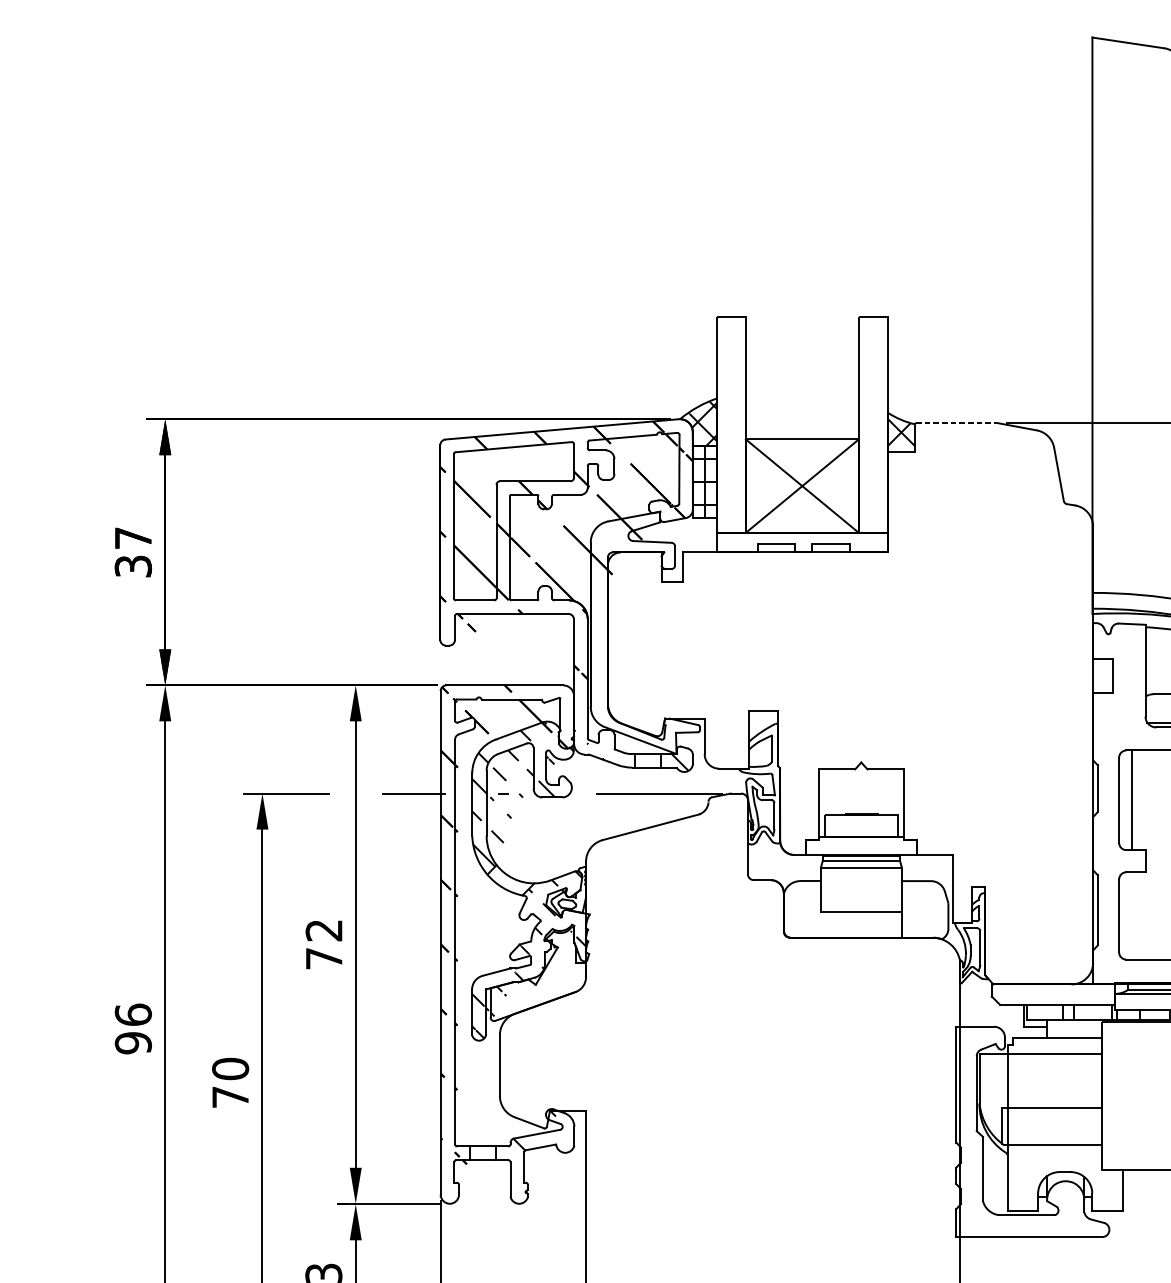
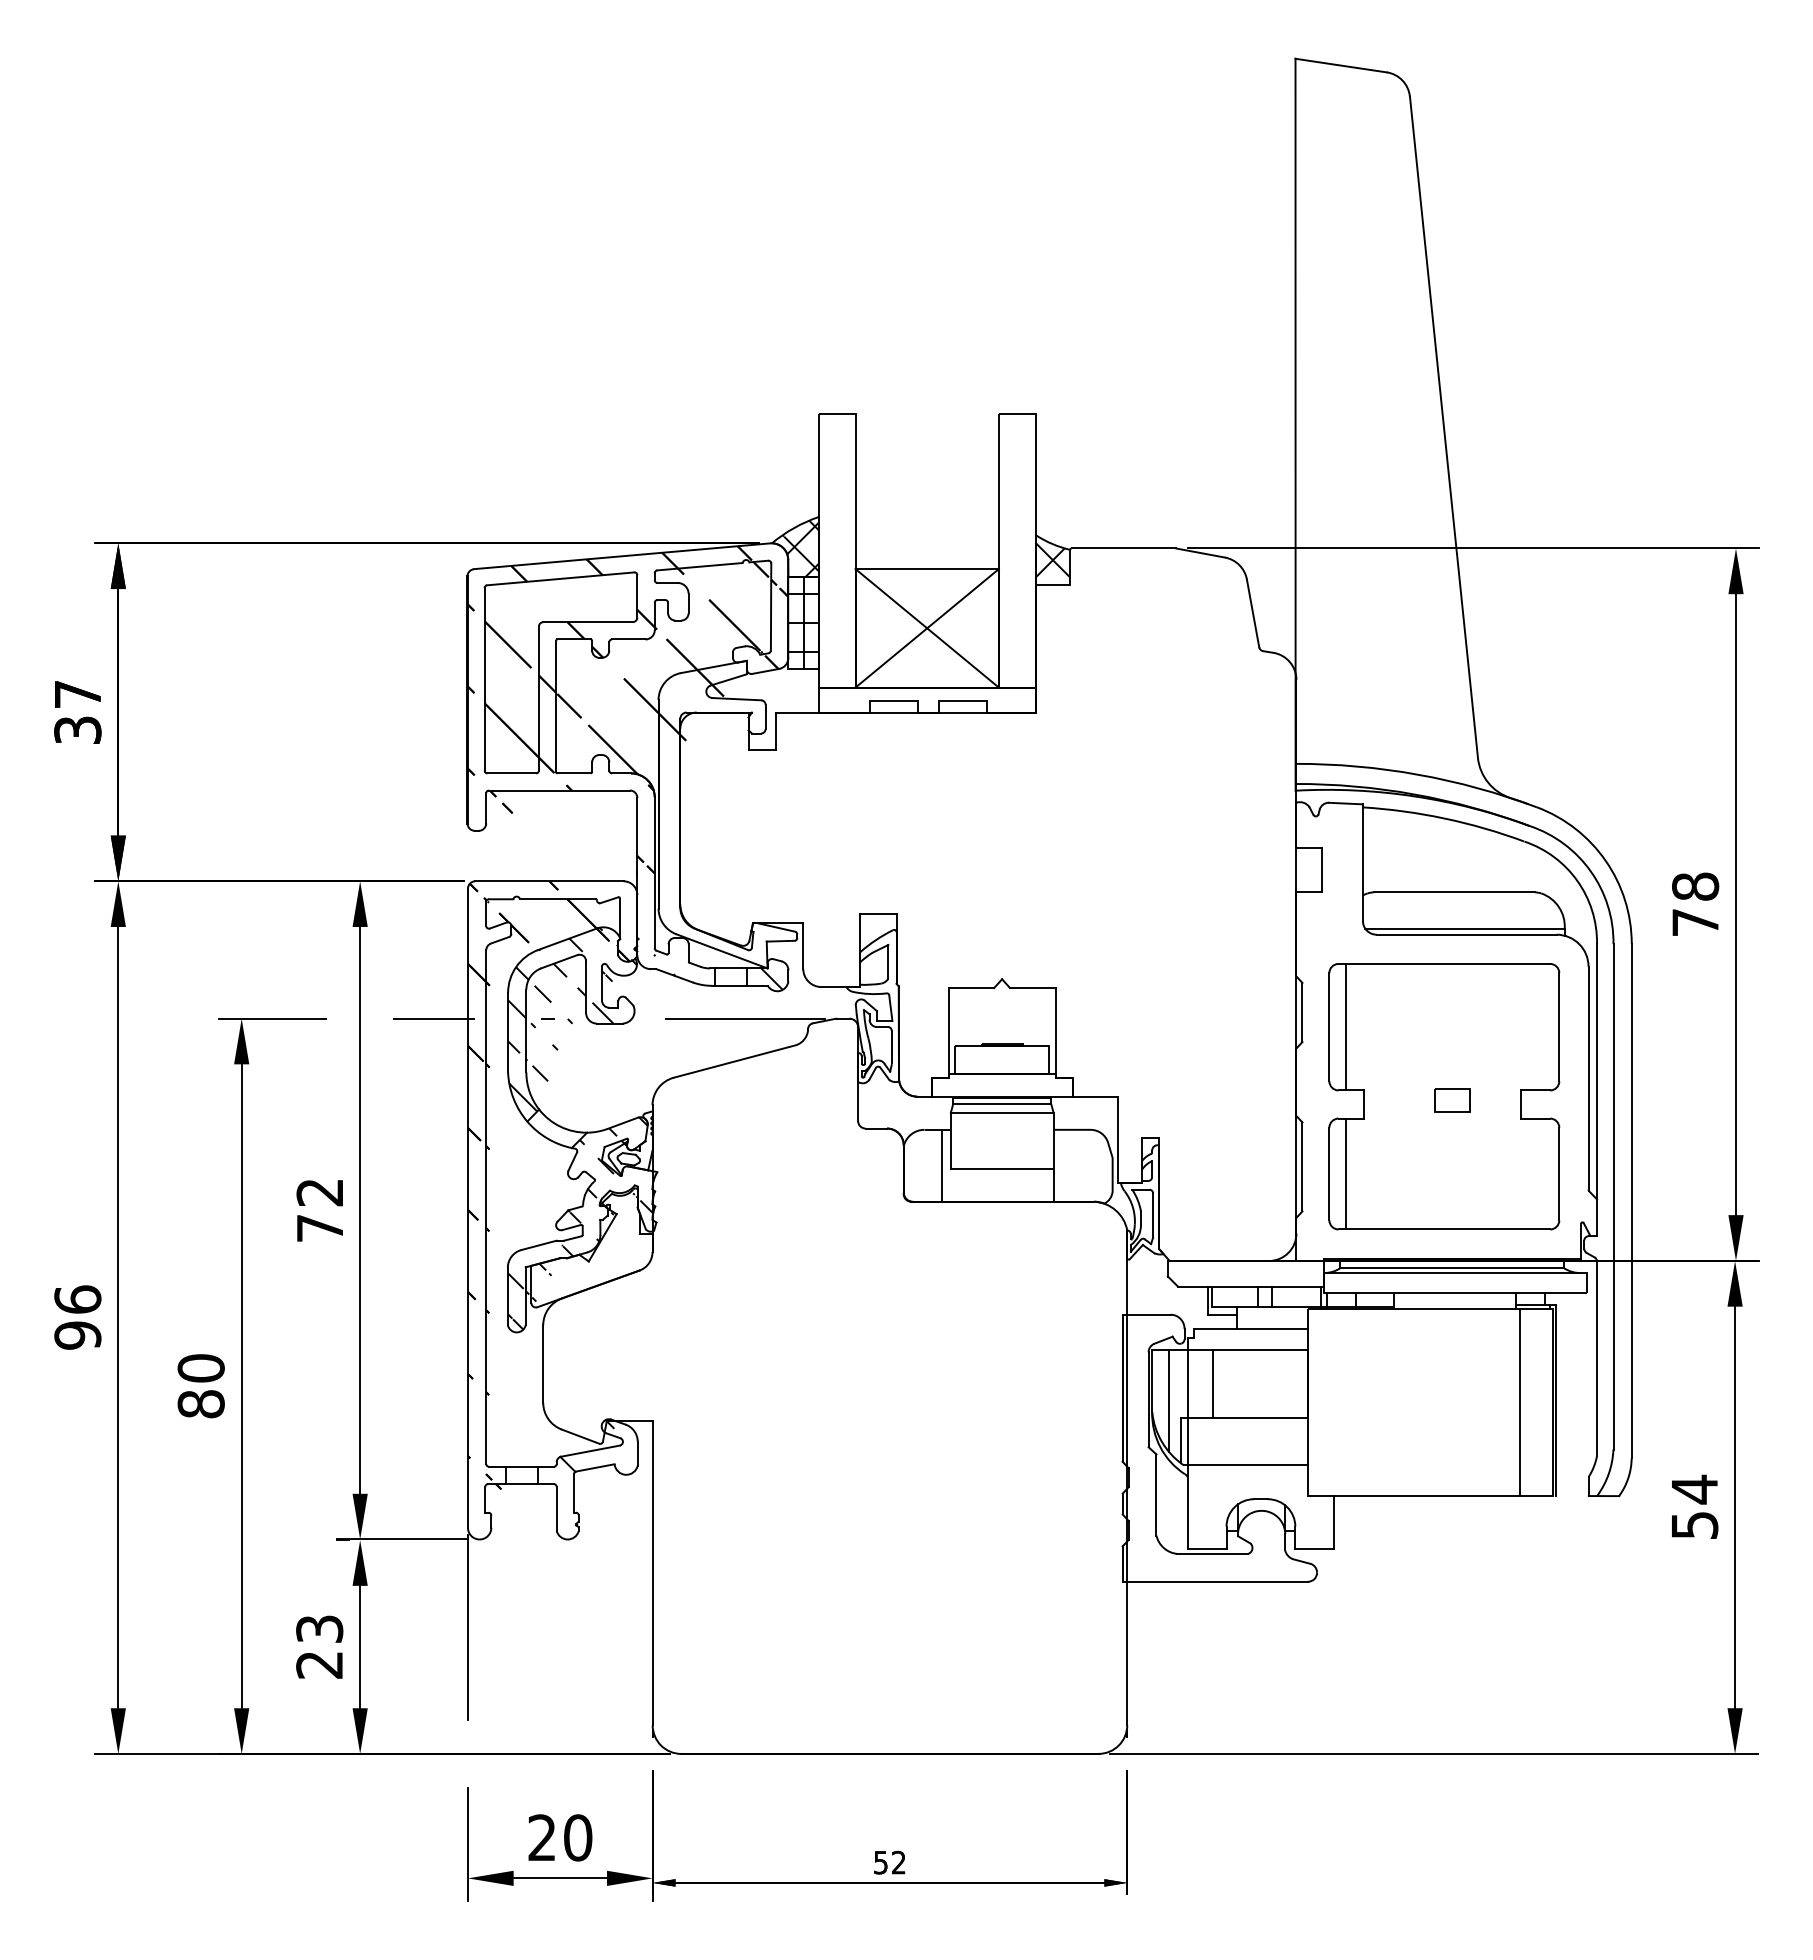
line: (957, 423) -> (1124, 548), dashed -> solid
line: (814, 909) -> (942, 1165), added
line: (1131, 915) -> (1345, 1173), added
line: (1027, 1080) -> (1212, 1383), added
line: (993, 1094) -> (1169, 1400), added
text: (229, 1097) -> (200, 1404), 70 -> 80

